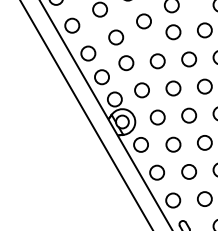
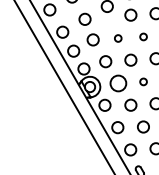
circle: (189, 59) -> (143, 36), size x0.6
circle: (157, 61) -> (118, 38), size x0.6
circle: (189, 115) -> (143, 81), size x0.6
circle: (157, 117) -> (118, 83), size x1.4

